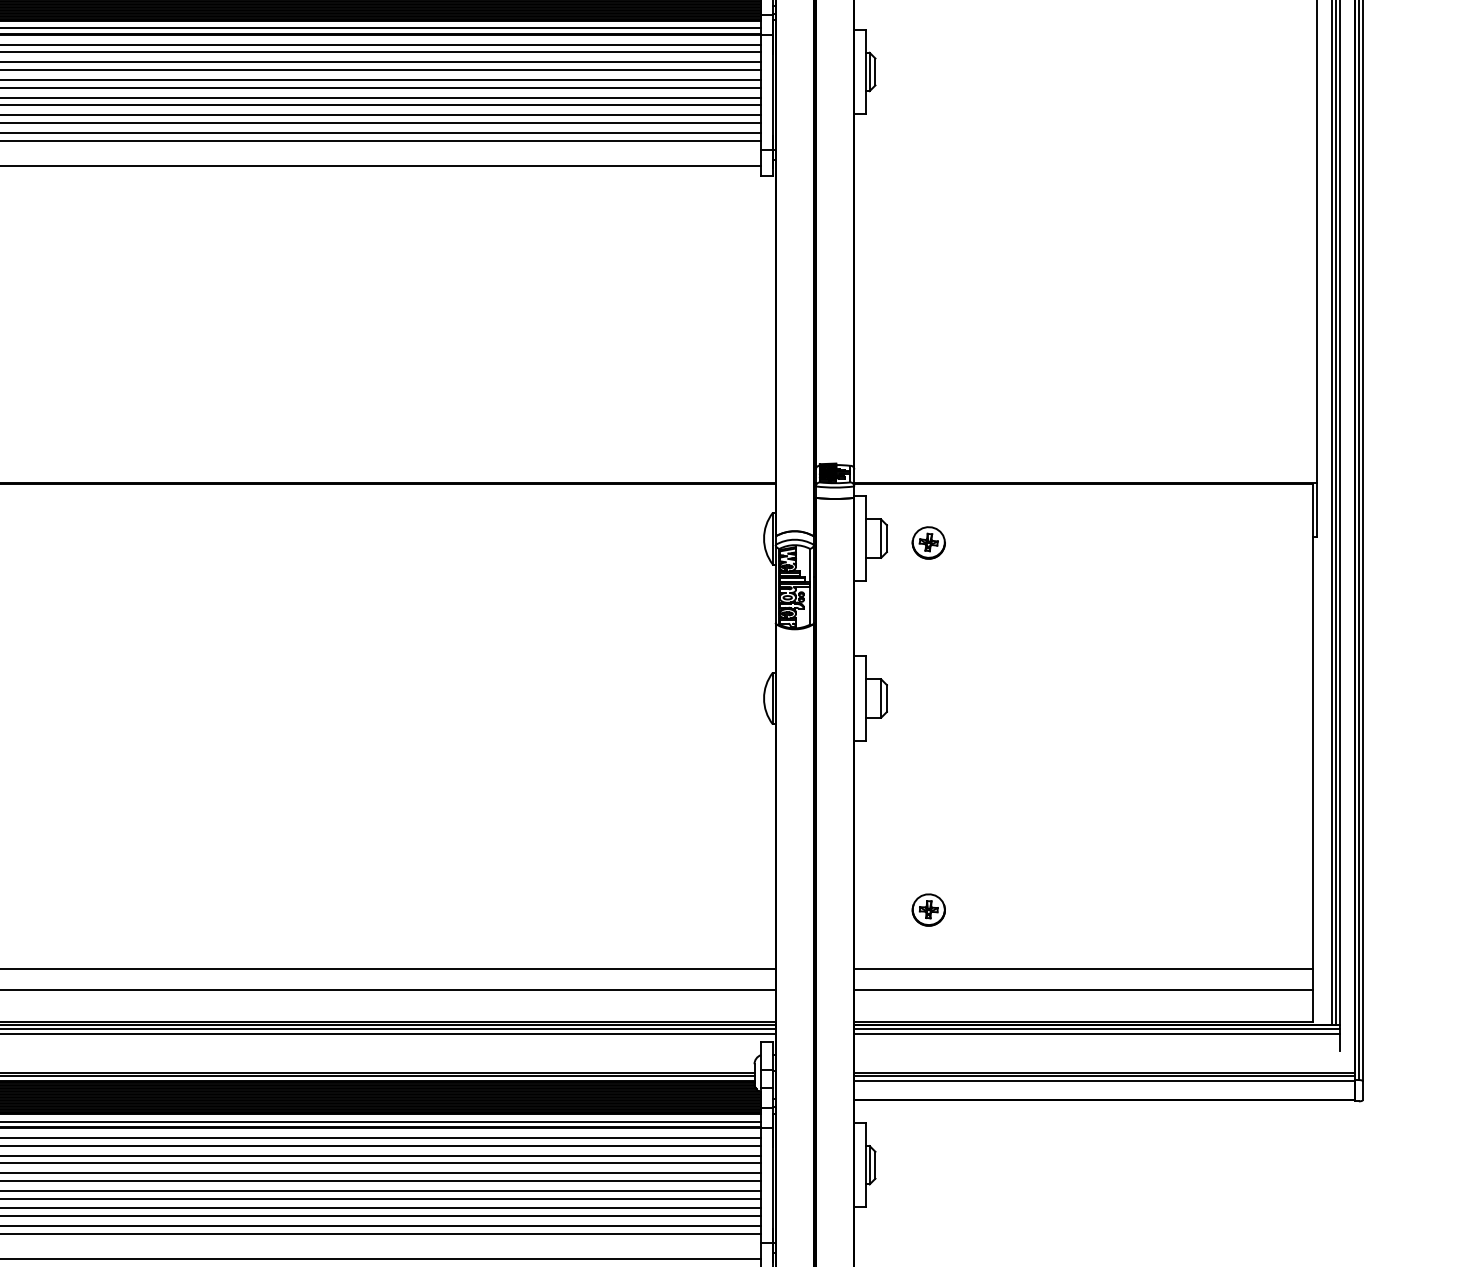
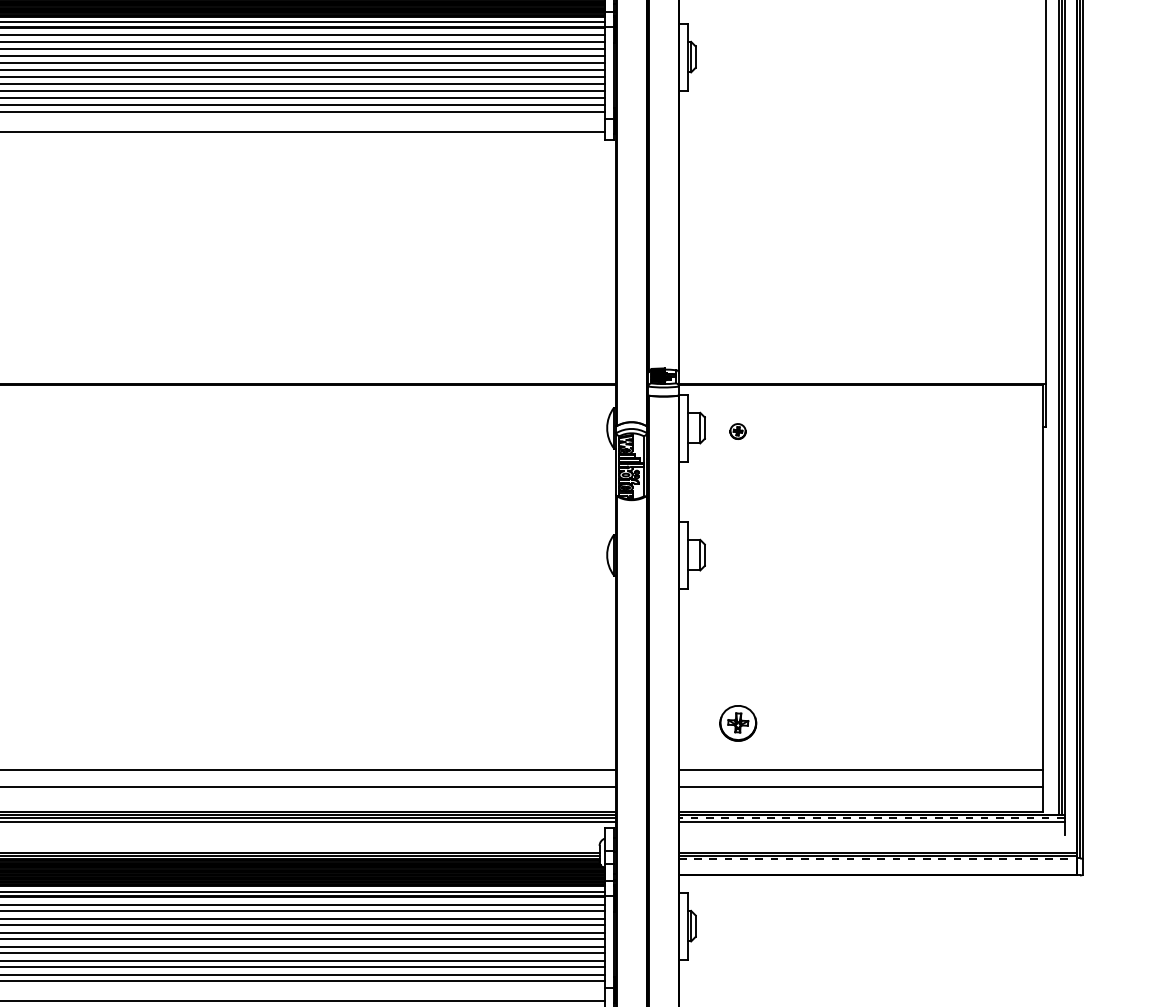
part: (928, 542) -> (737, 431), size x0.6
part: (928, 909) -> (737, 722), size x1.4
line: (1096, 1029) -> (871, 818), solid -> dashed
line: (1105, 1081) -> (878, 859), solid -> dashed

